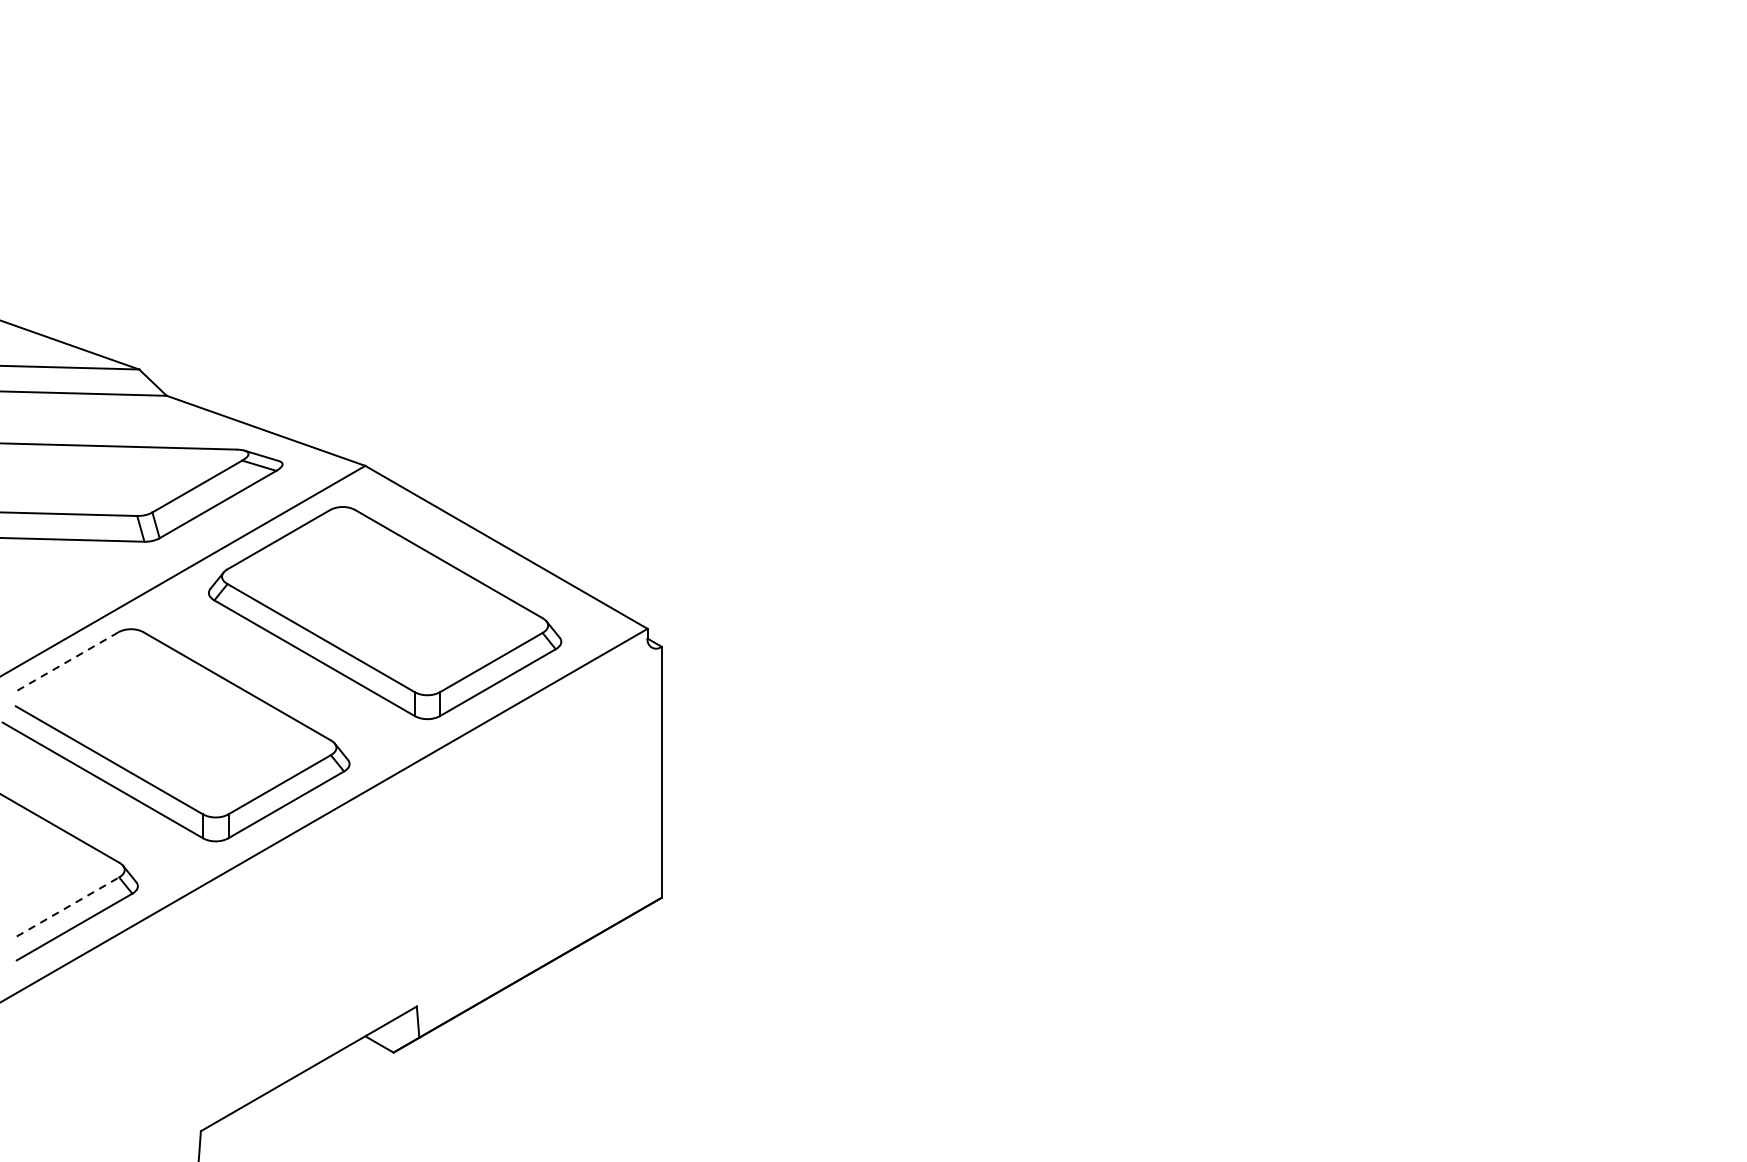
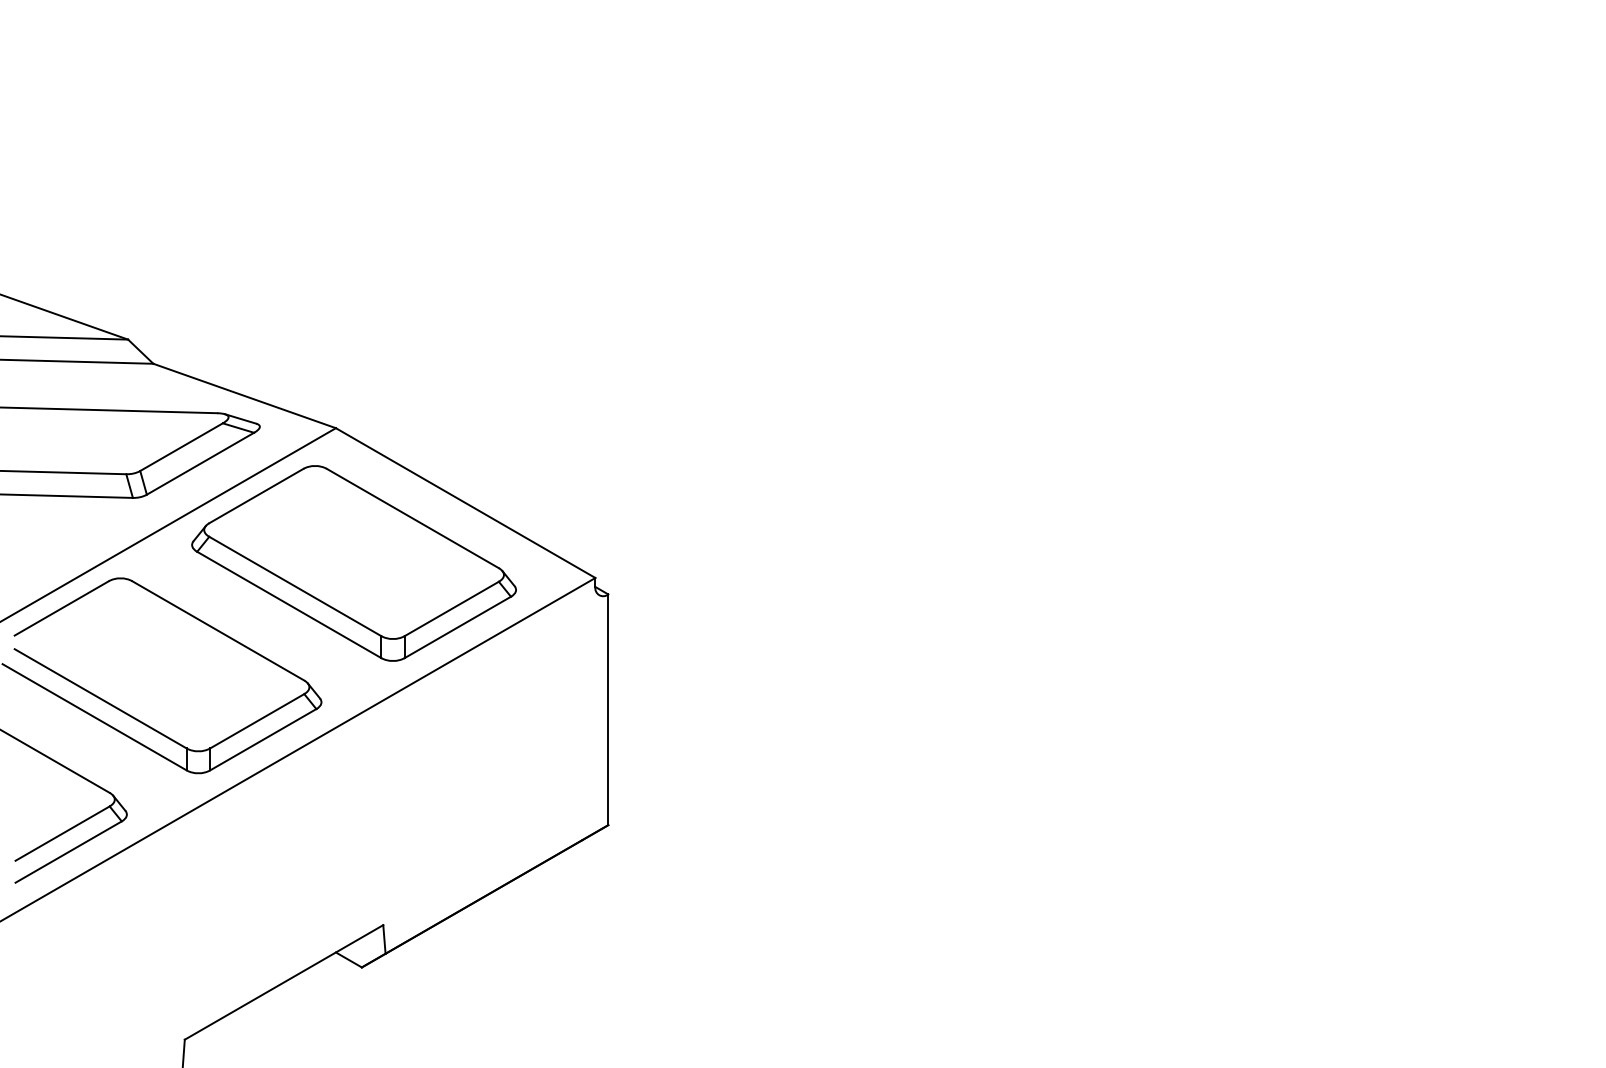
line: (66, 662) -> (61, 608), dashed -> solid
line: (68, 906) -> (63, 833), dashed -> solid

